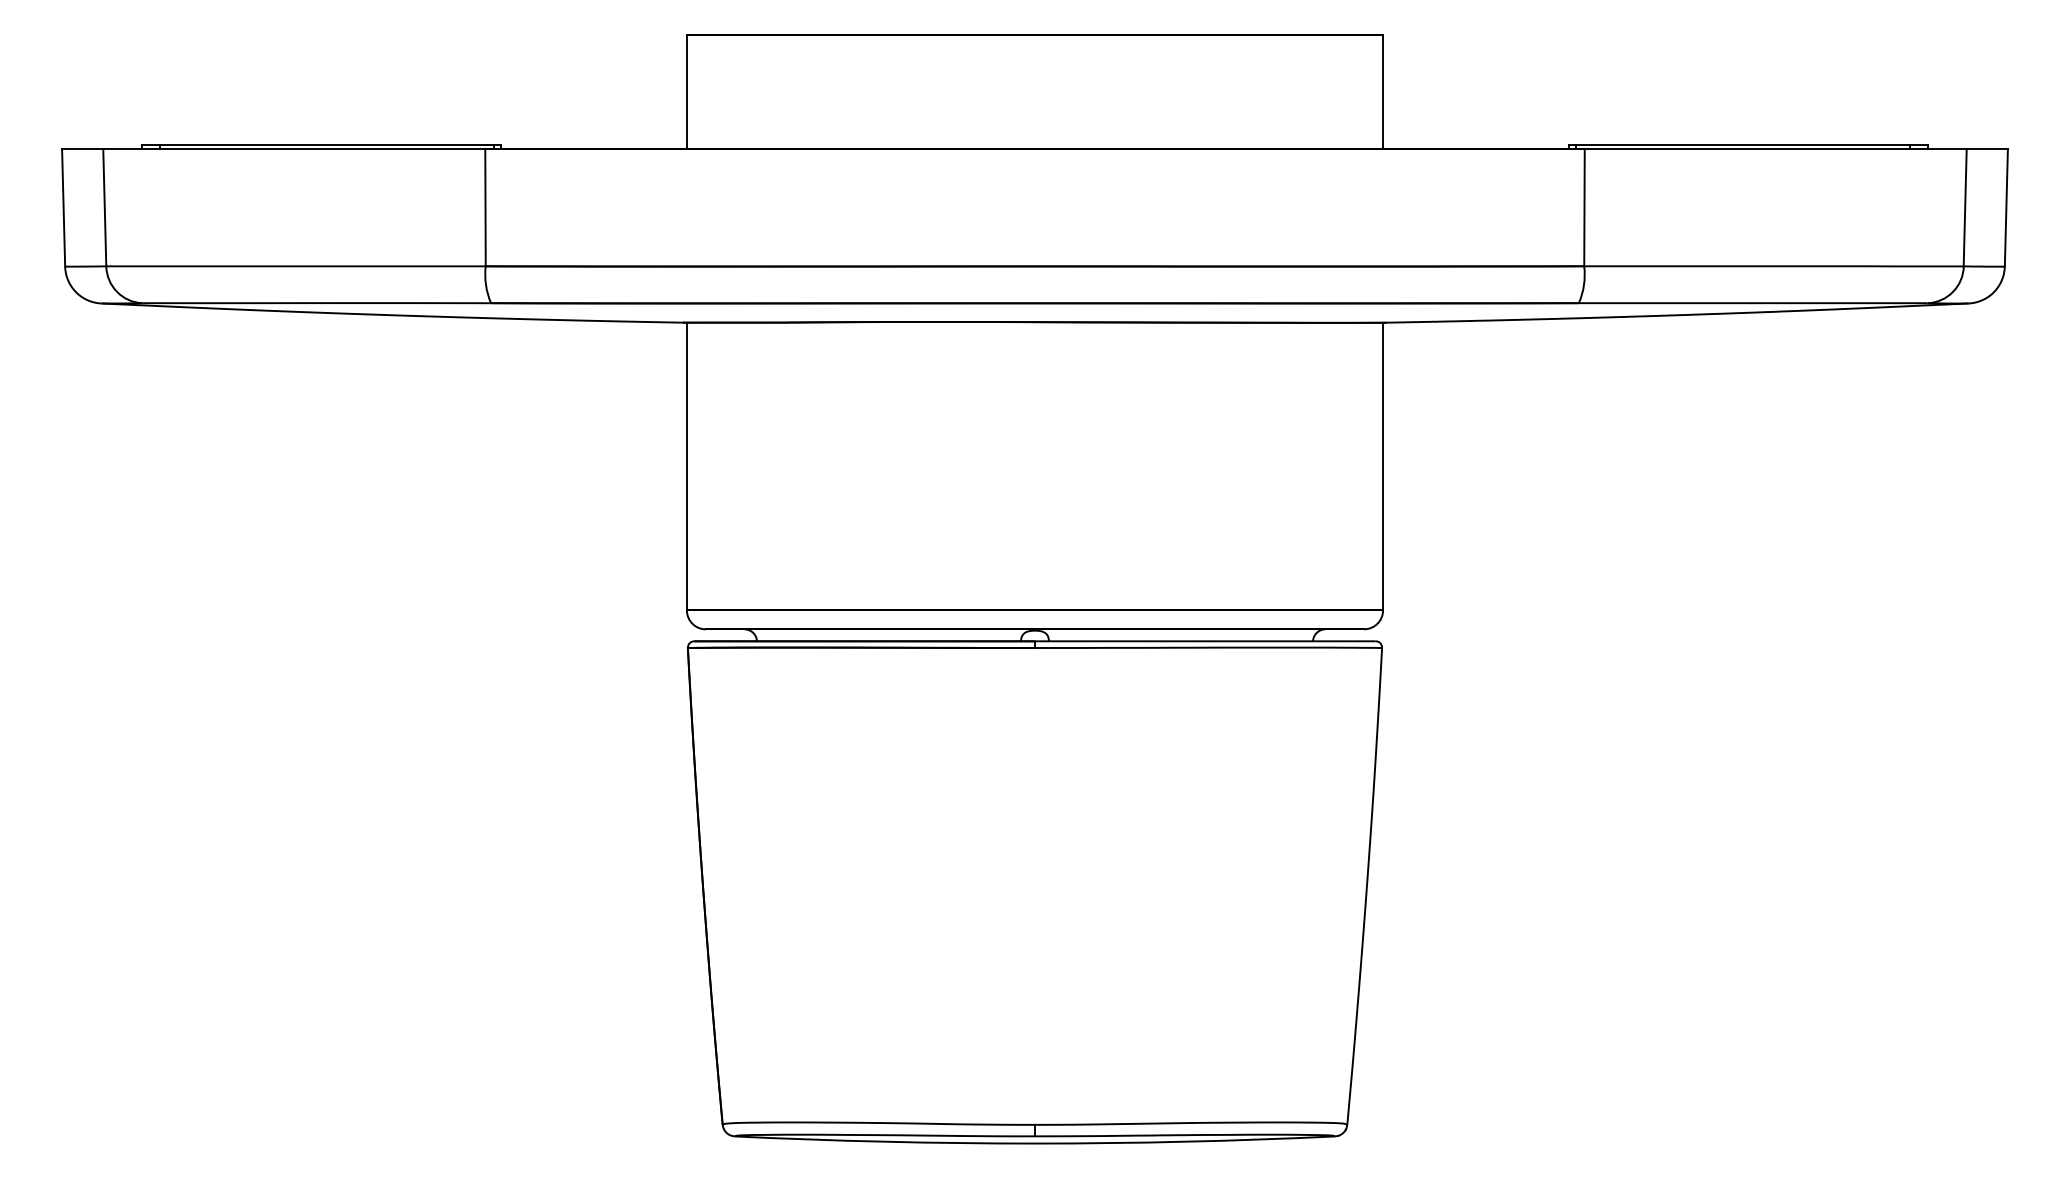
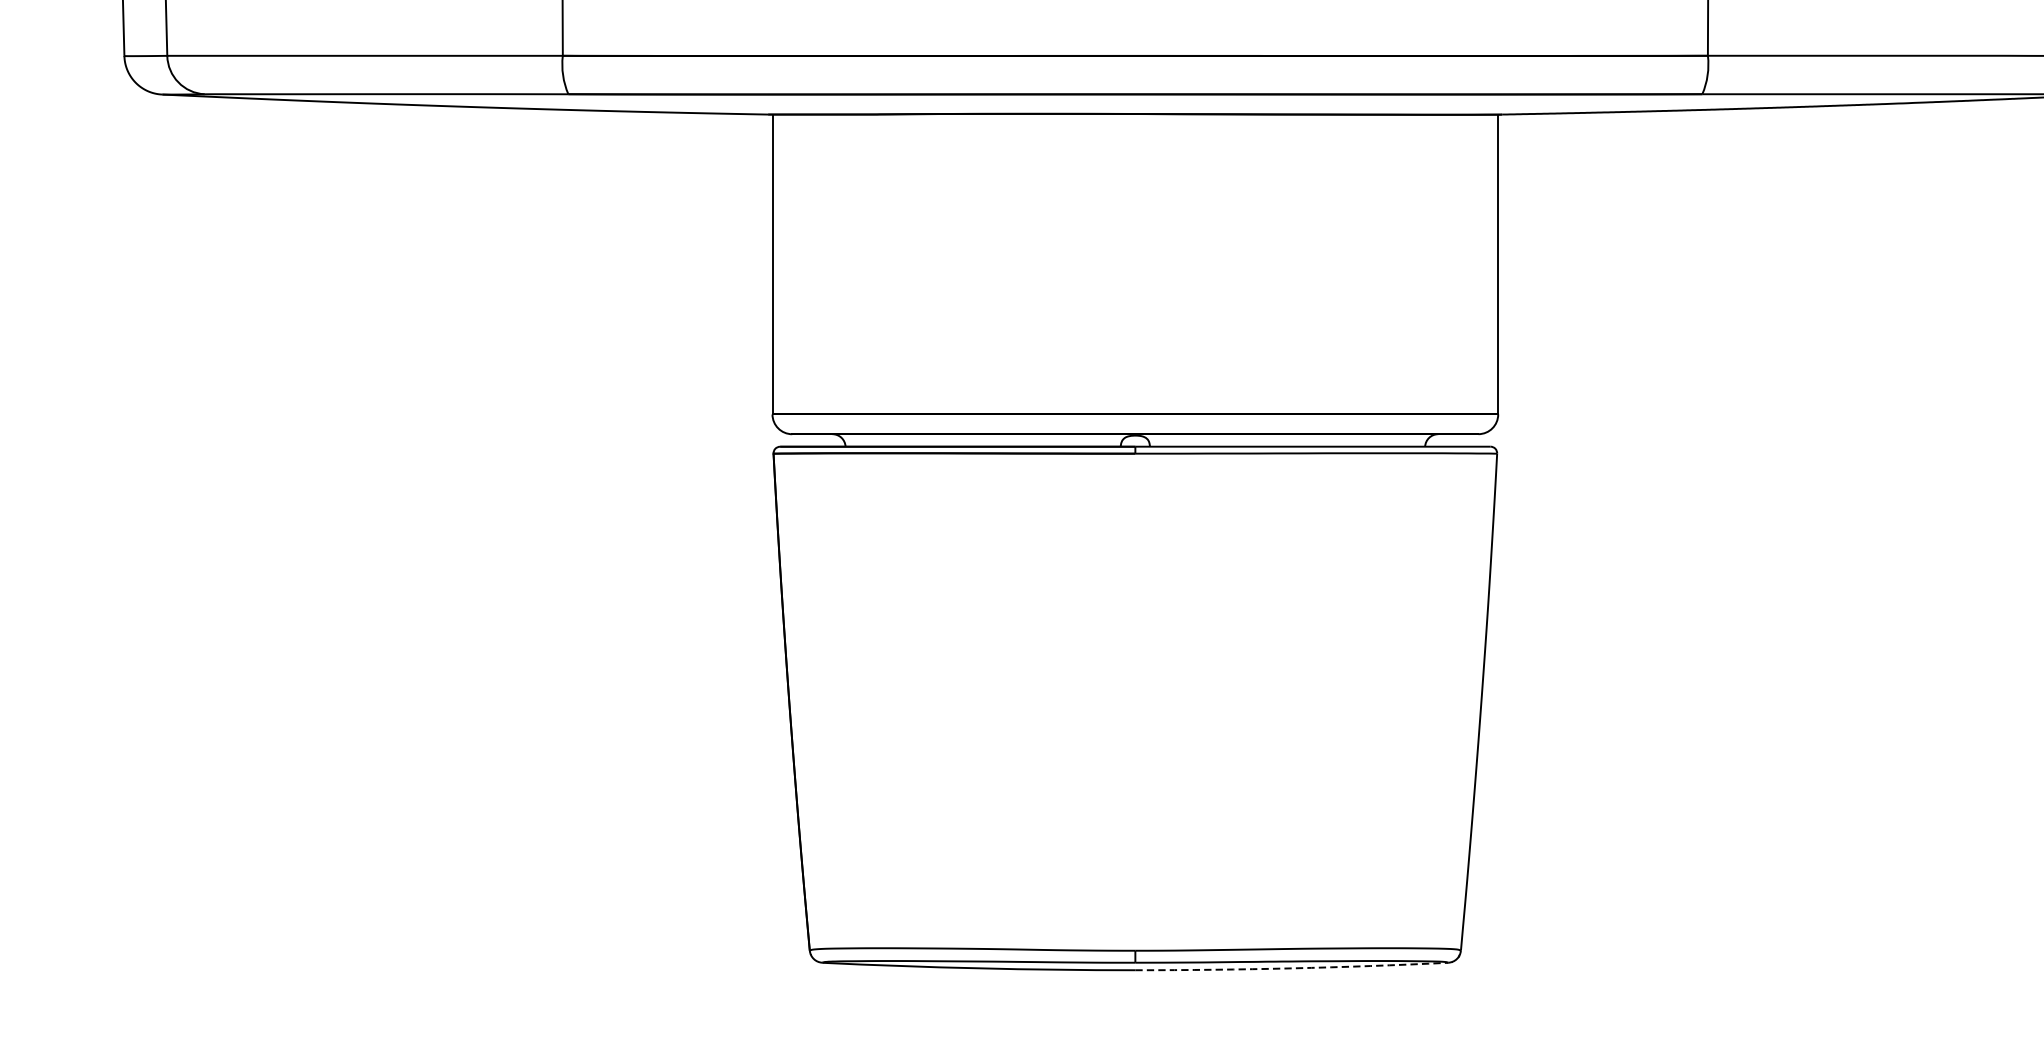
arc: (1185, 1141) -> (1292, 968), solid -> dashed

